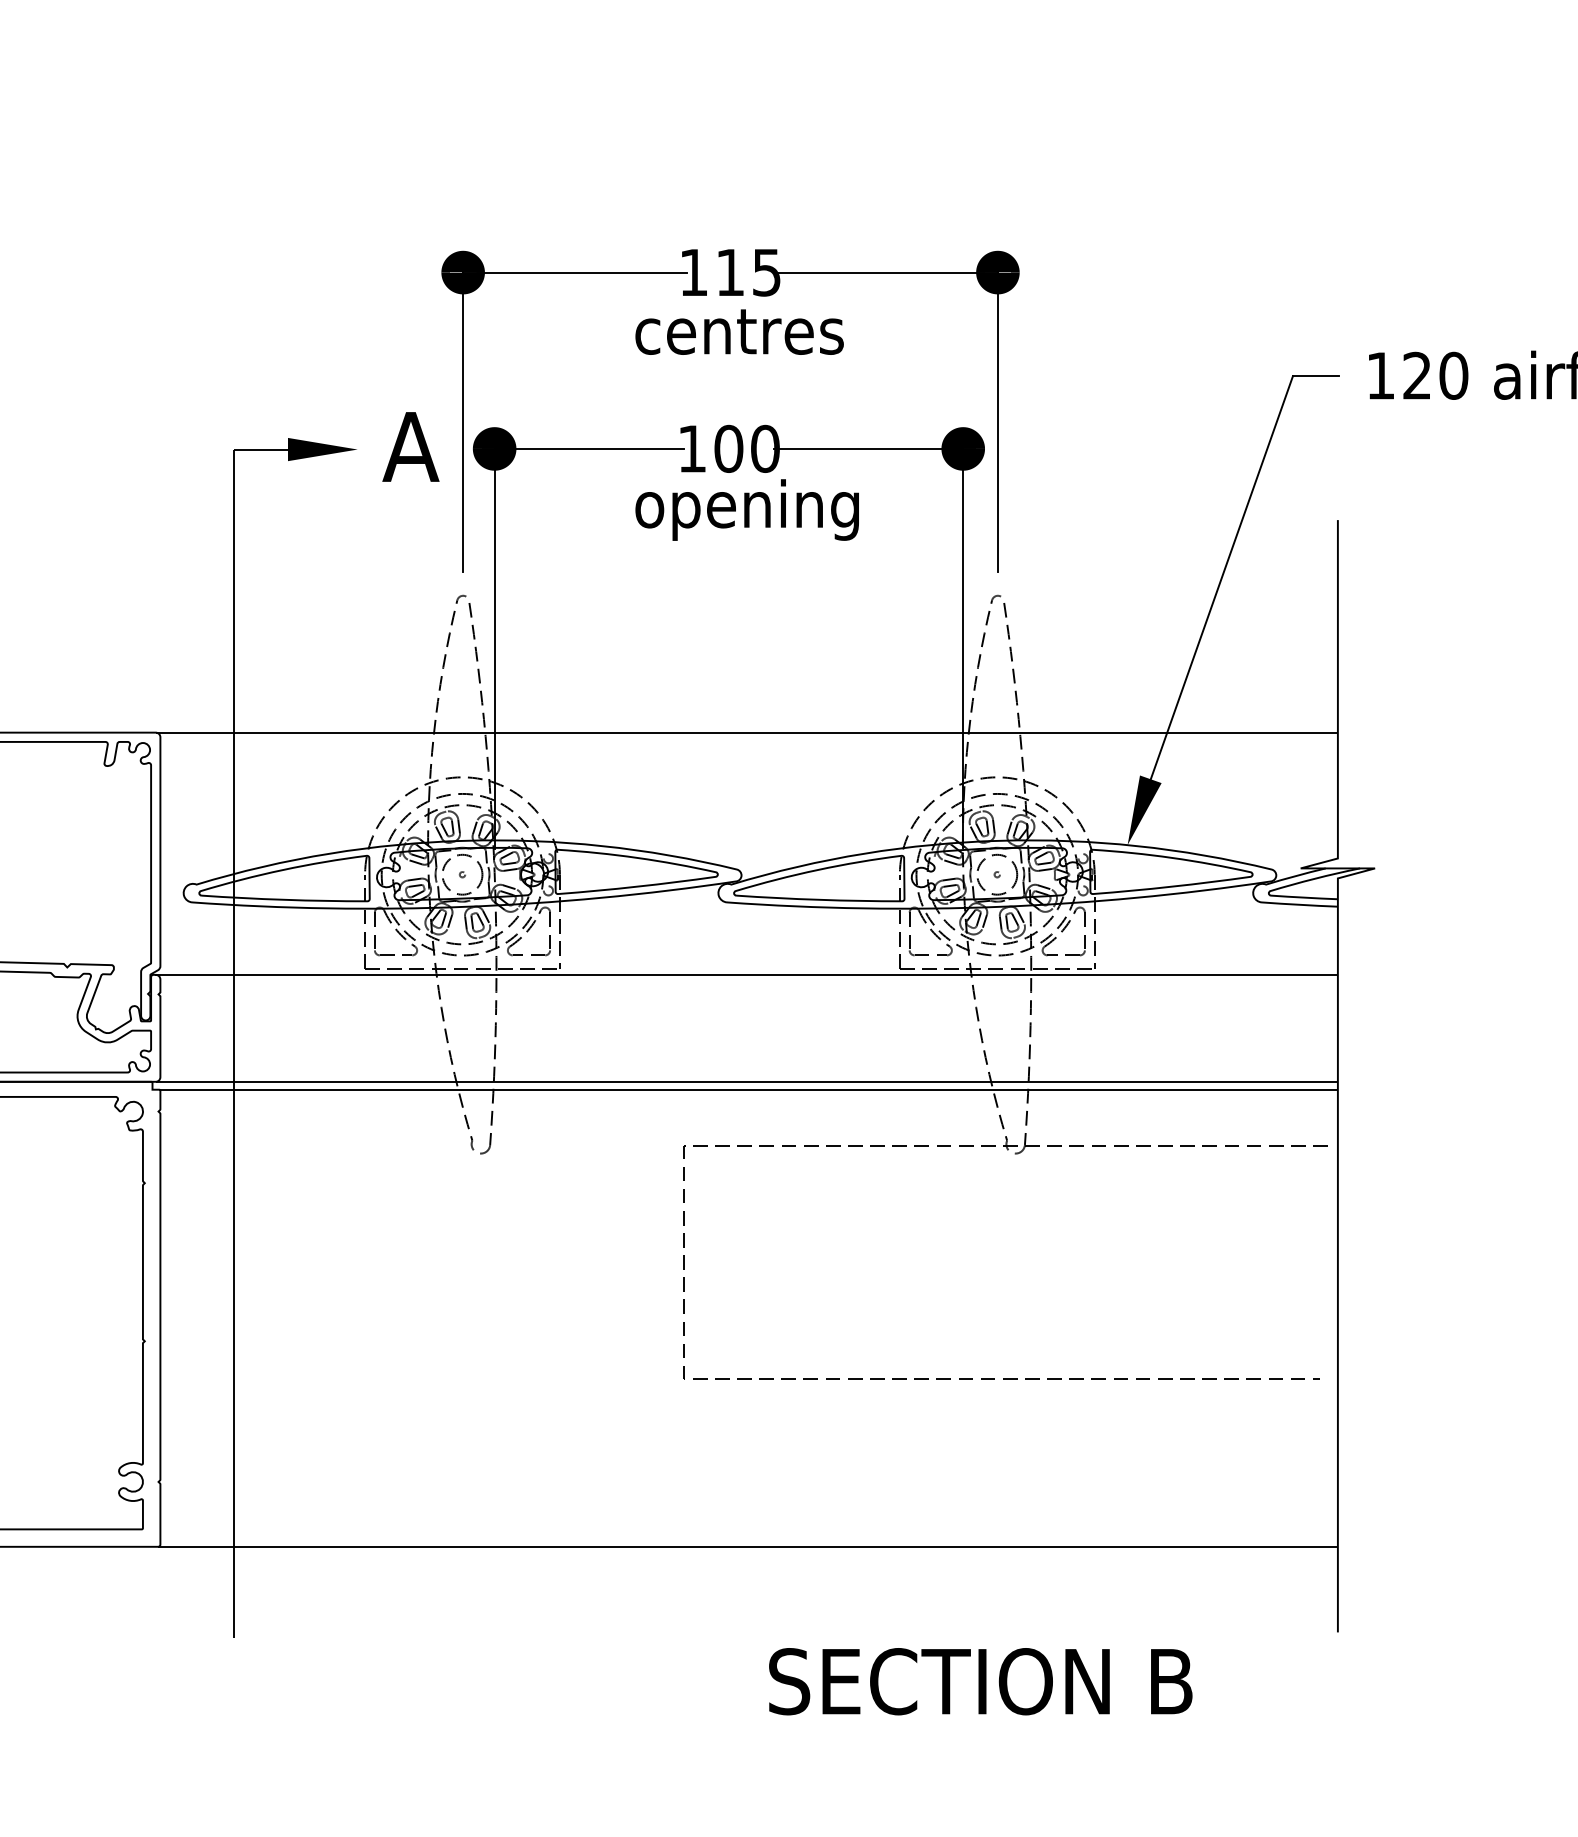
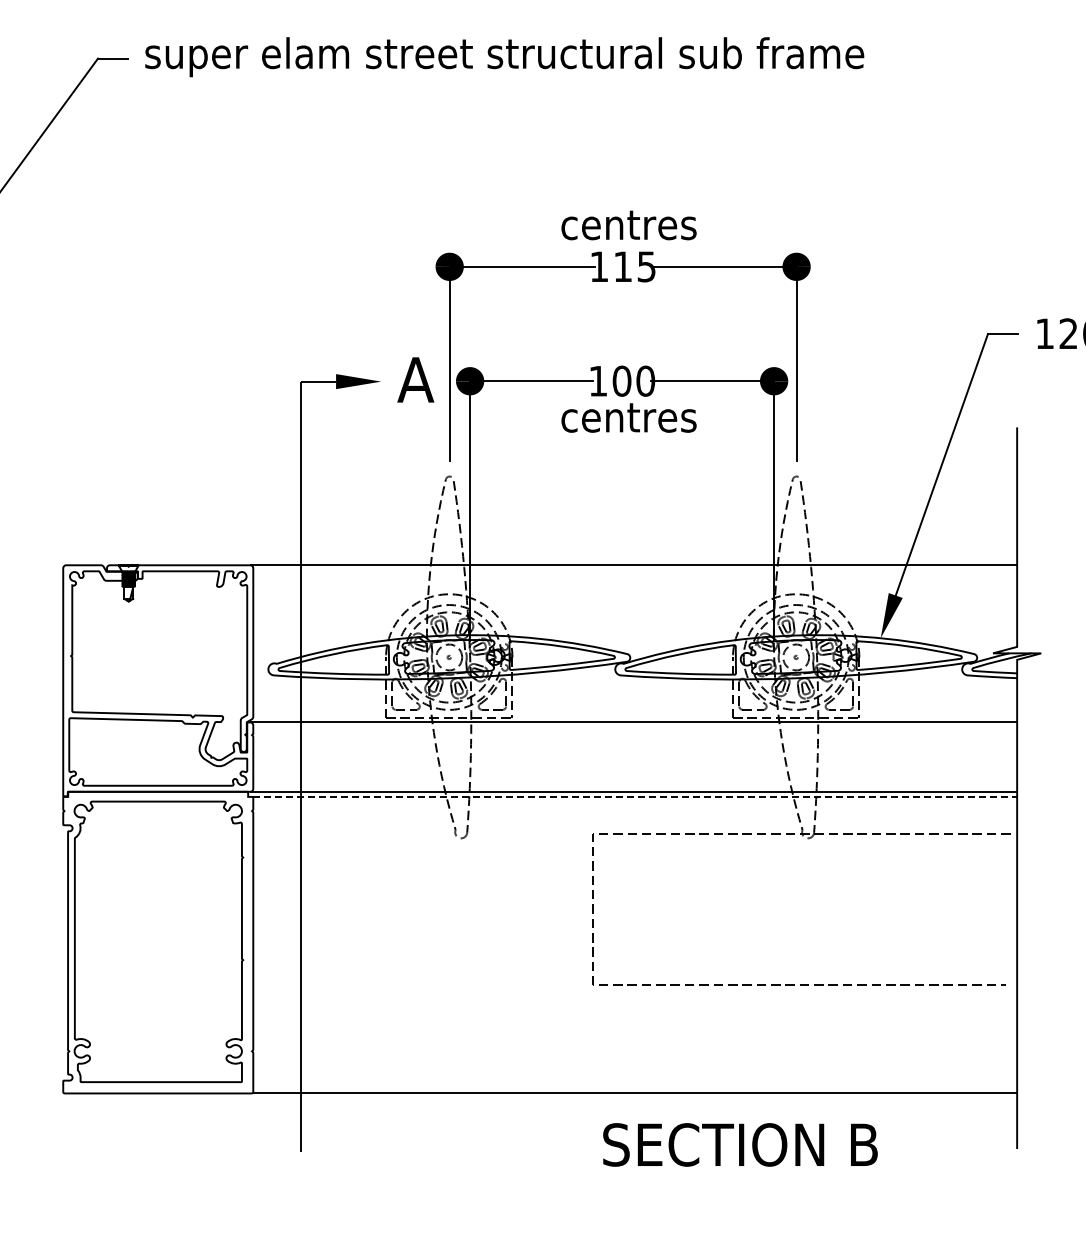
text: (738, 332) -> (628, 225), moved
text: (748, 509) -> (634, 420), opening -> centres
line: (749, 1089) -> (635, 796), solid -> dashed
text: (980, 1681) -> (740, 1144), moved

